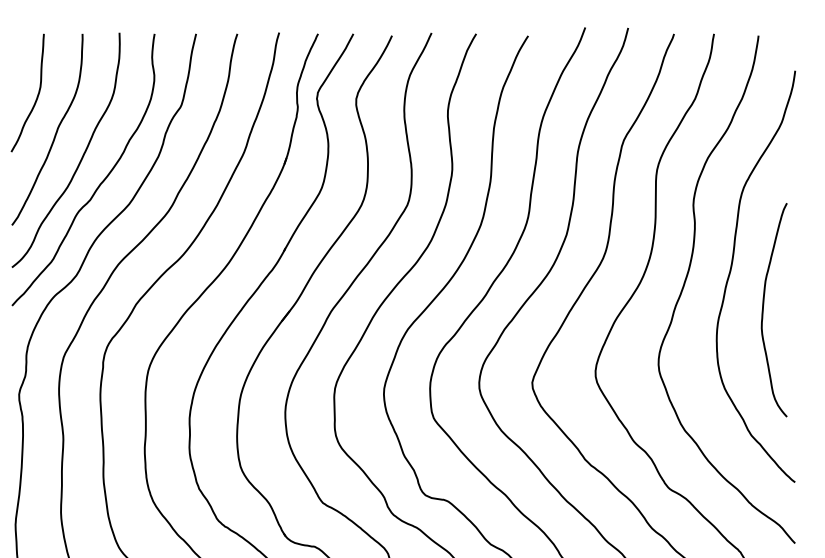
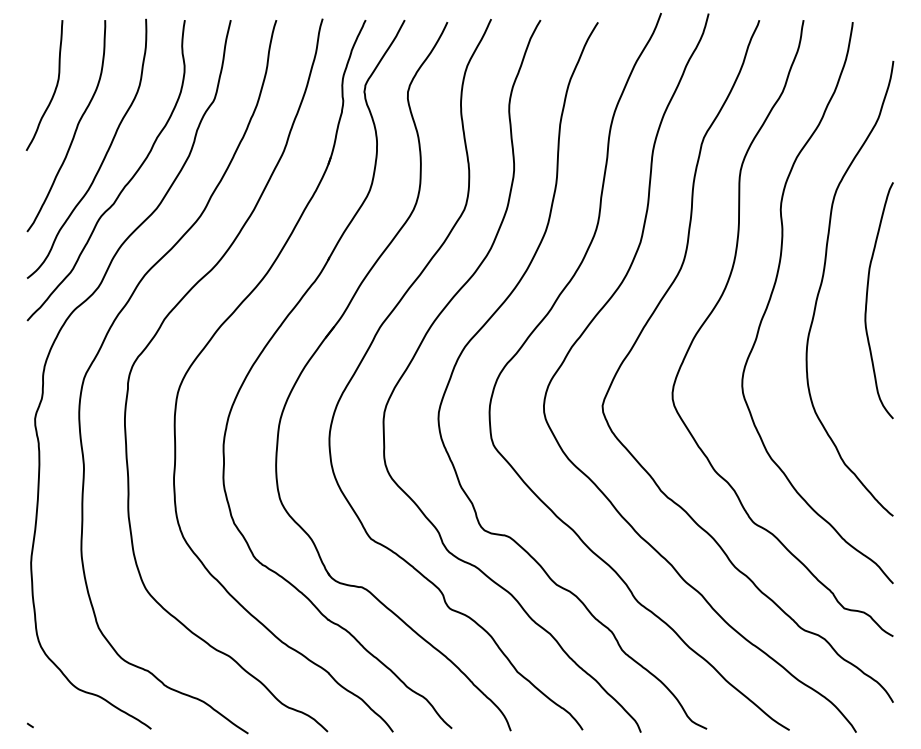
curve: (763, 310) -> (867, 300), moved

